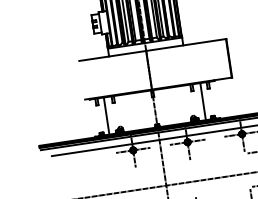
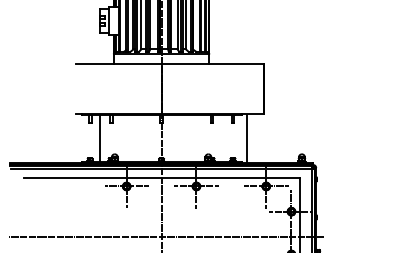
line: (203, 101) -> (247, 138), moved

